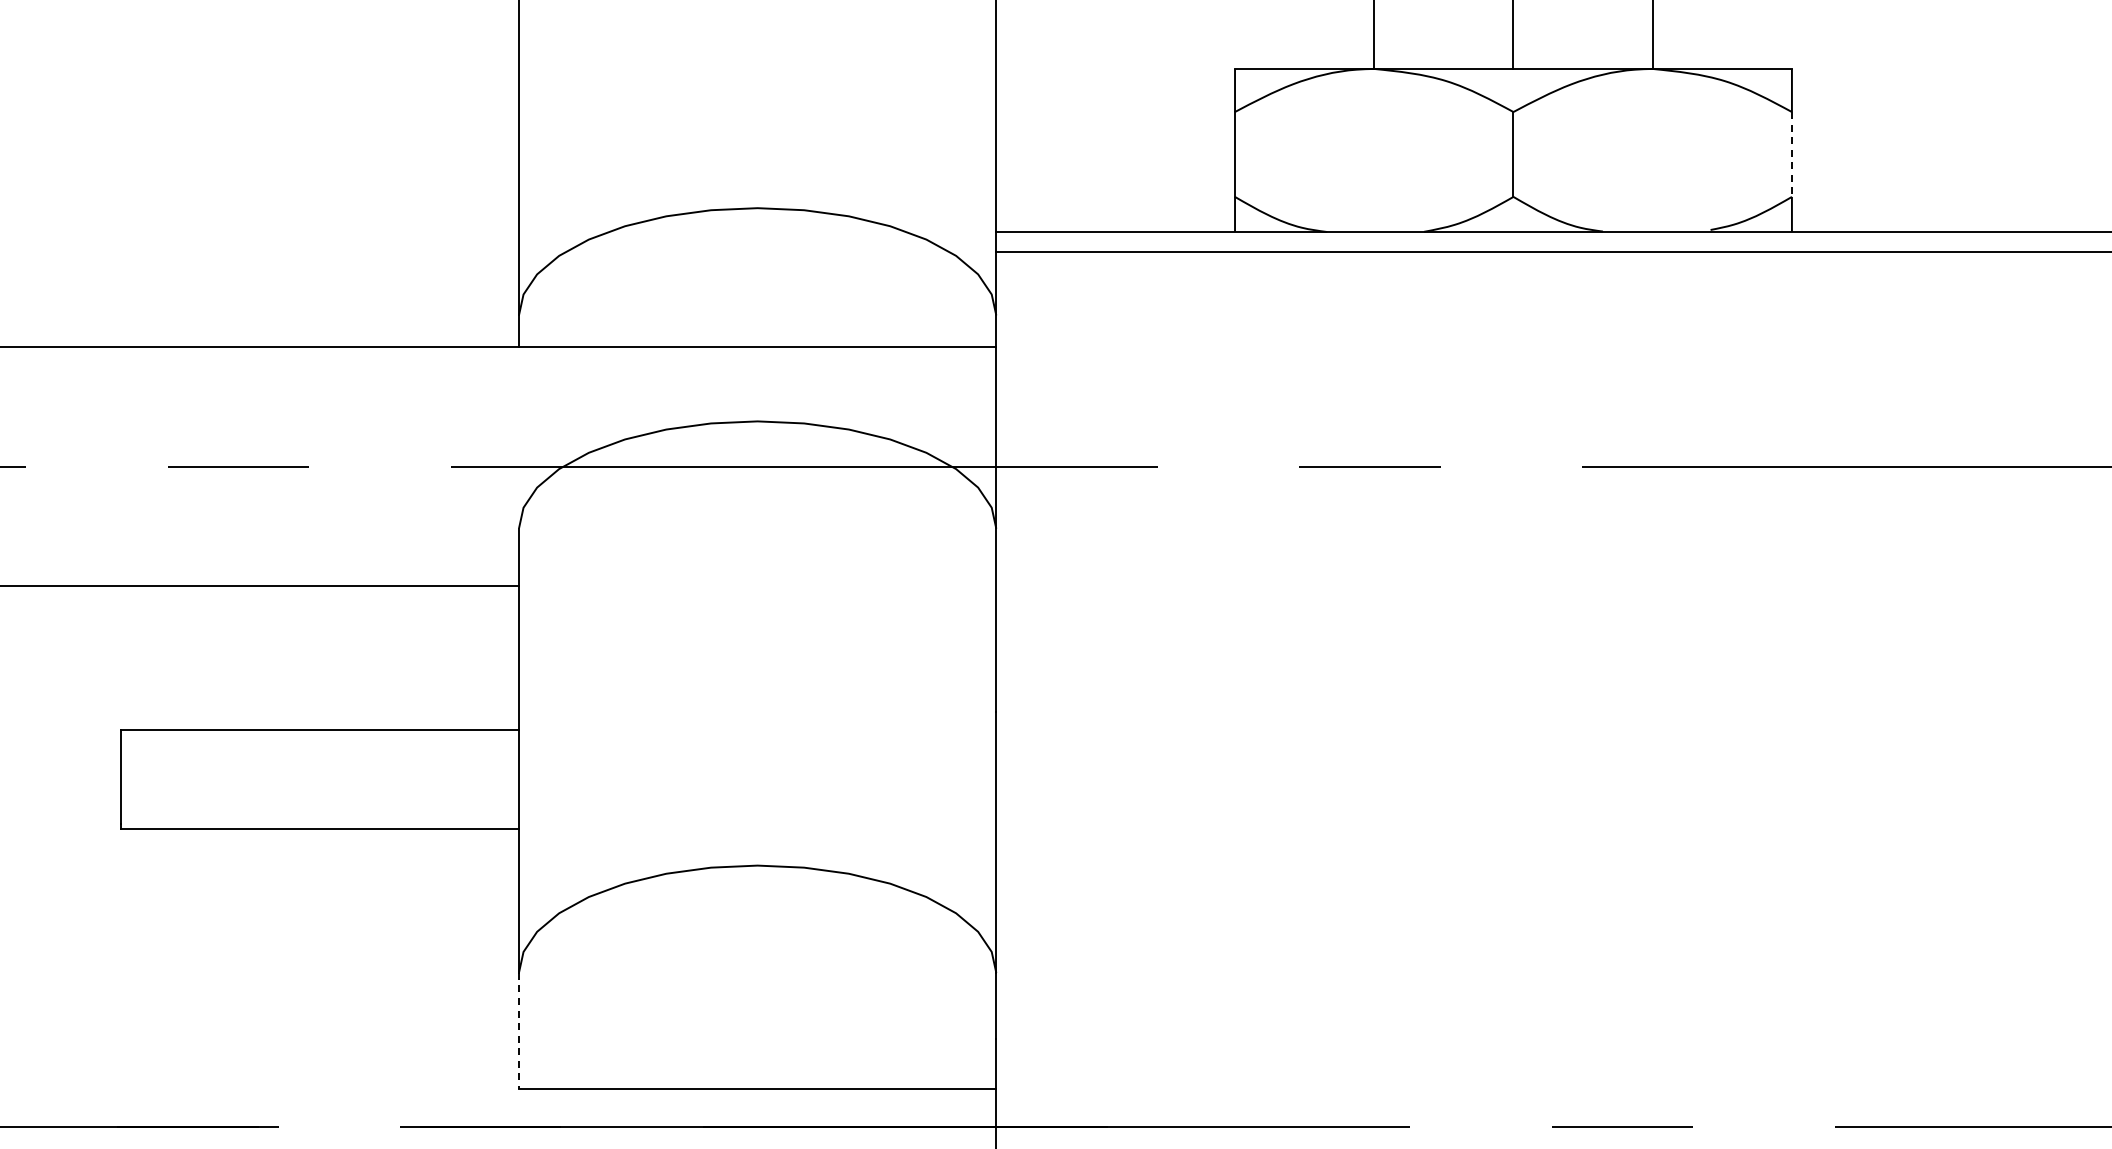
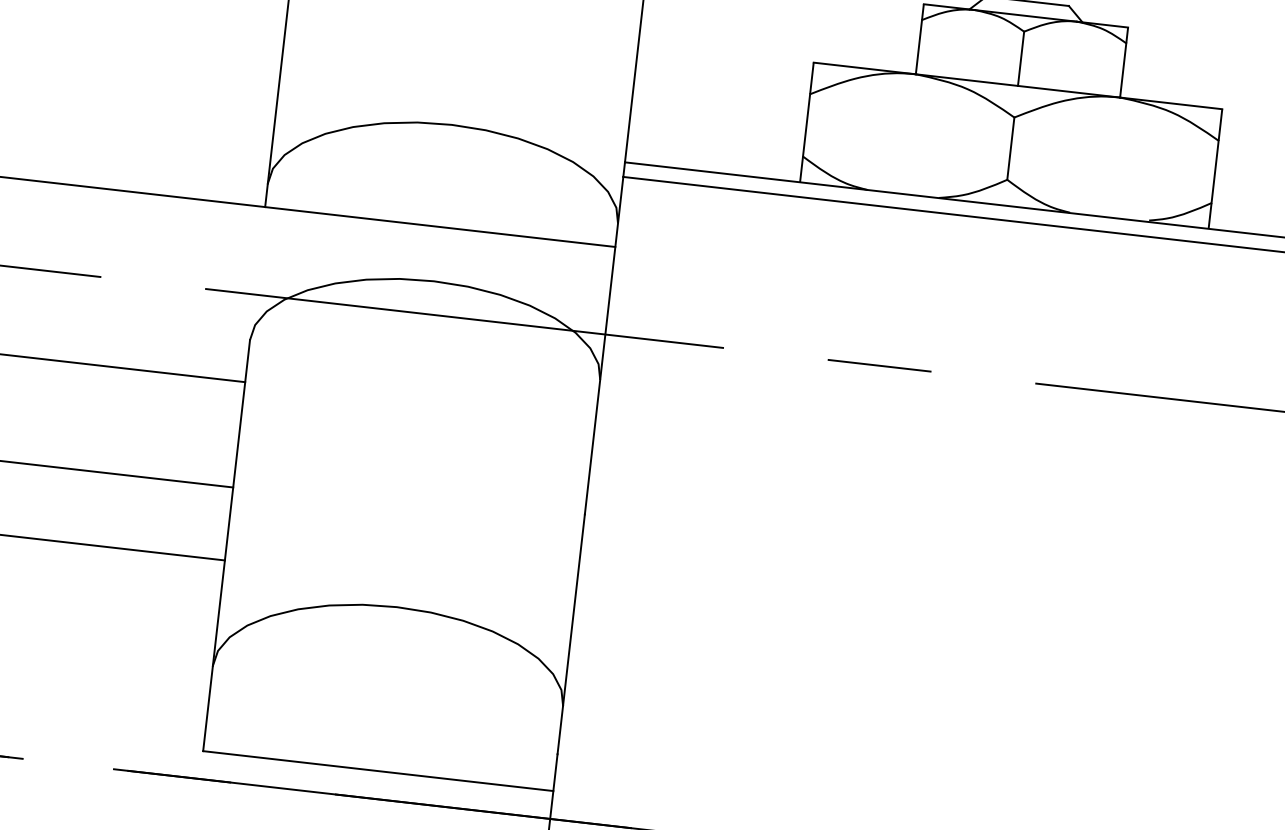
line: (1791, 154) -> (1214, 171), dashed -> solid
line: (518, 1031) -> (207, 708), dashed -> solid

